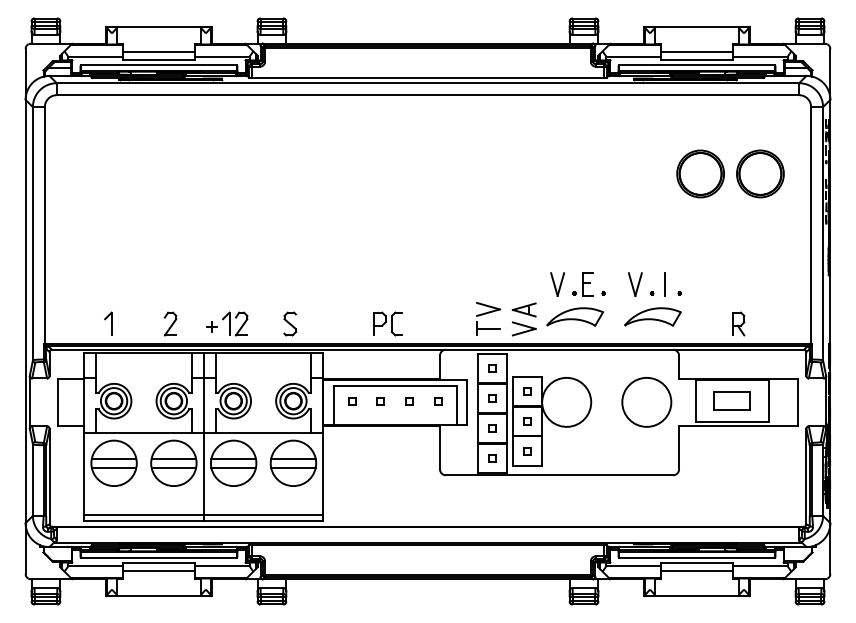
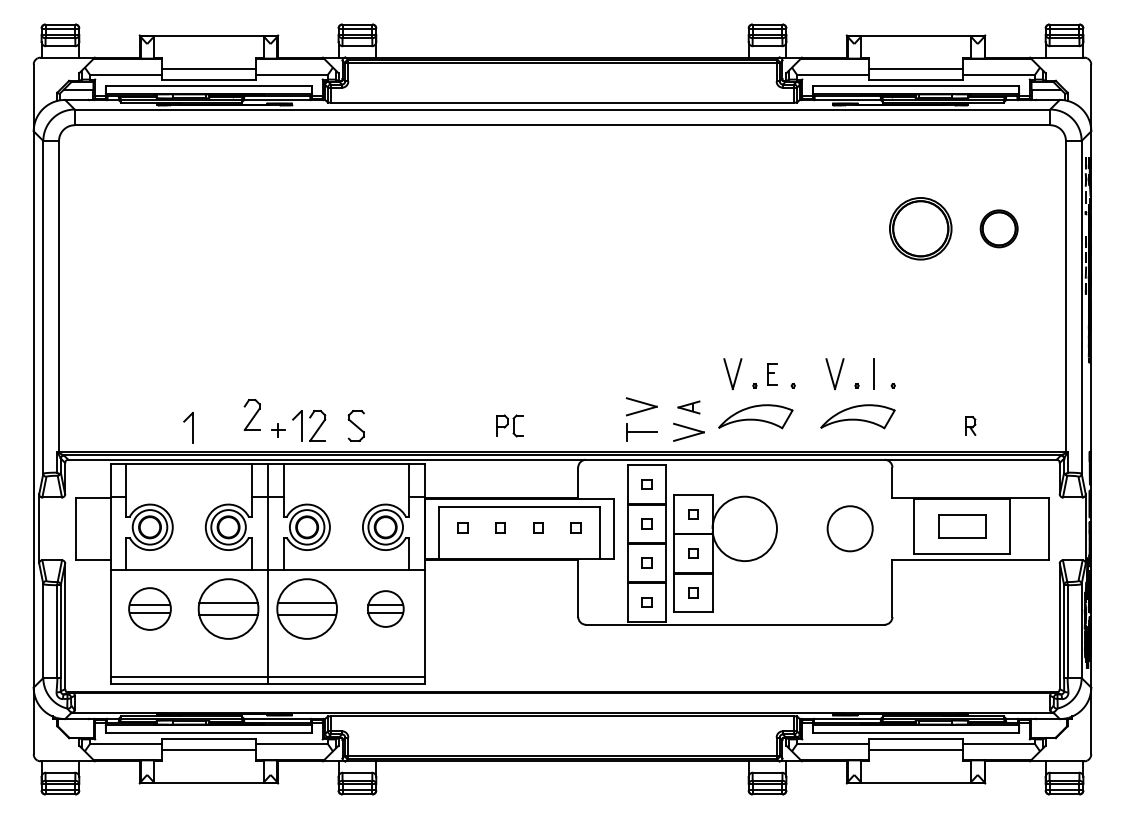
part: (759, 173) -> (998, 228), size x0.6
part: (587, 284) -> (772, 373), size x0.7
part: (523, 309) -> (688, 407), size x0.7
part: (108, 323) -> (188, 427), moved
part: (170, 323) -> (251, 414), moved
part: (289, 323) -> (355, 425), moved
part: (387, 323) -> (509, 425), size x0.7
part: (738, 323) -> (970, 425), size x0.6
circle: (647, 402) -> (850, 528), size x0.7
part: (113, 462) -> (149, 608), size x0.7
part: (293, 462) -> (385, 608), size x0.6

